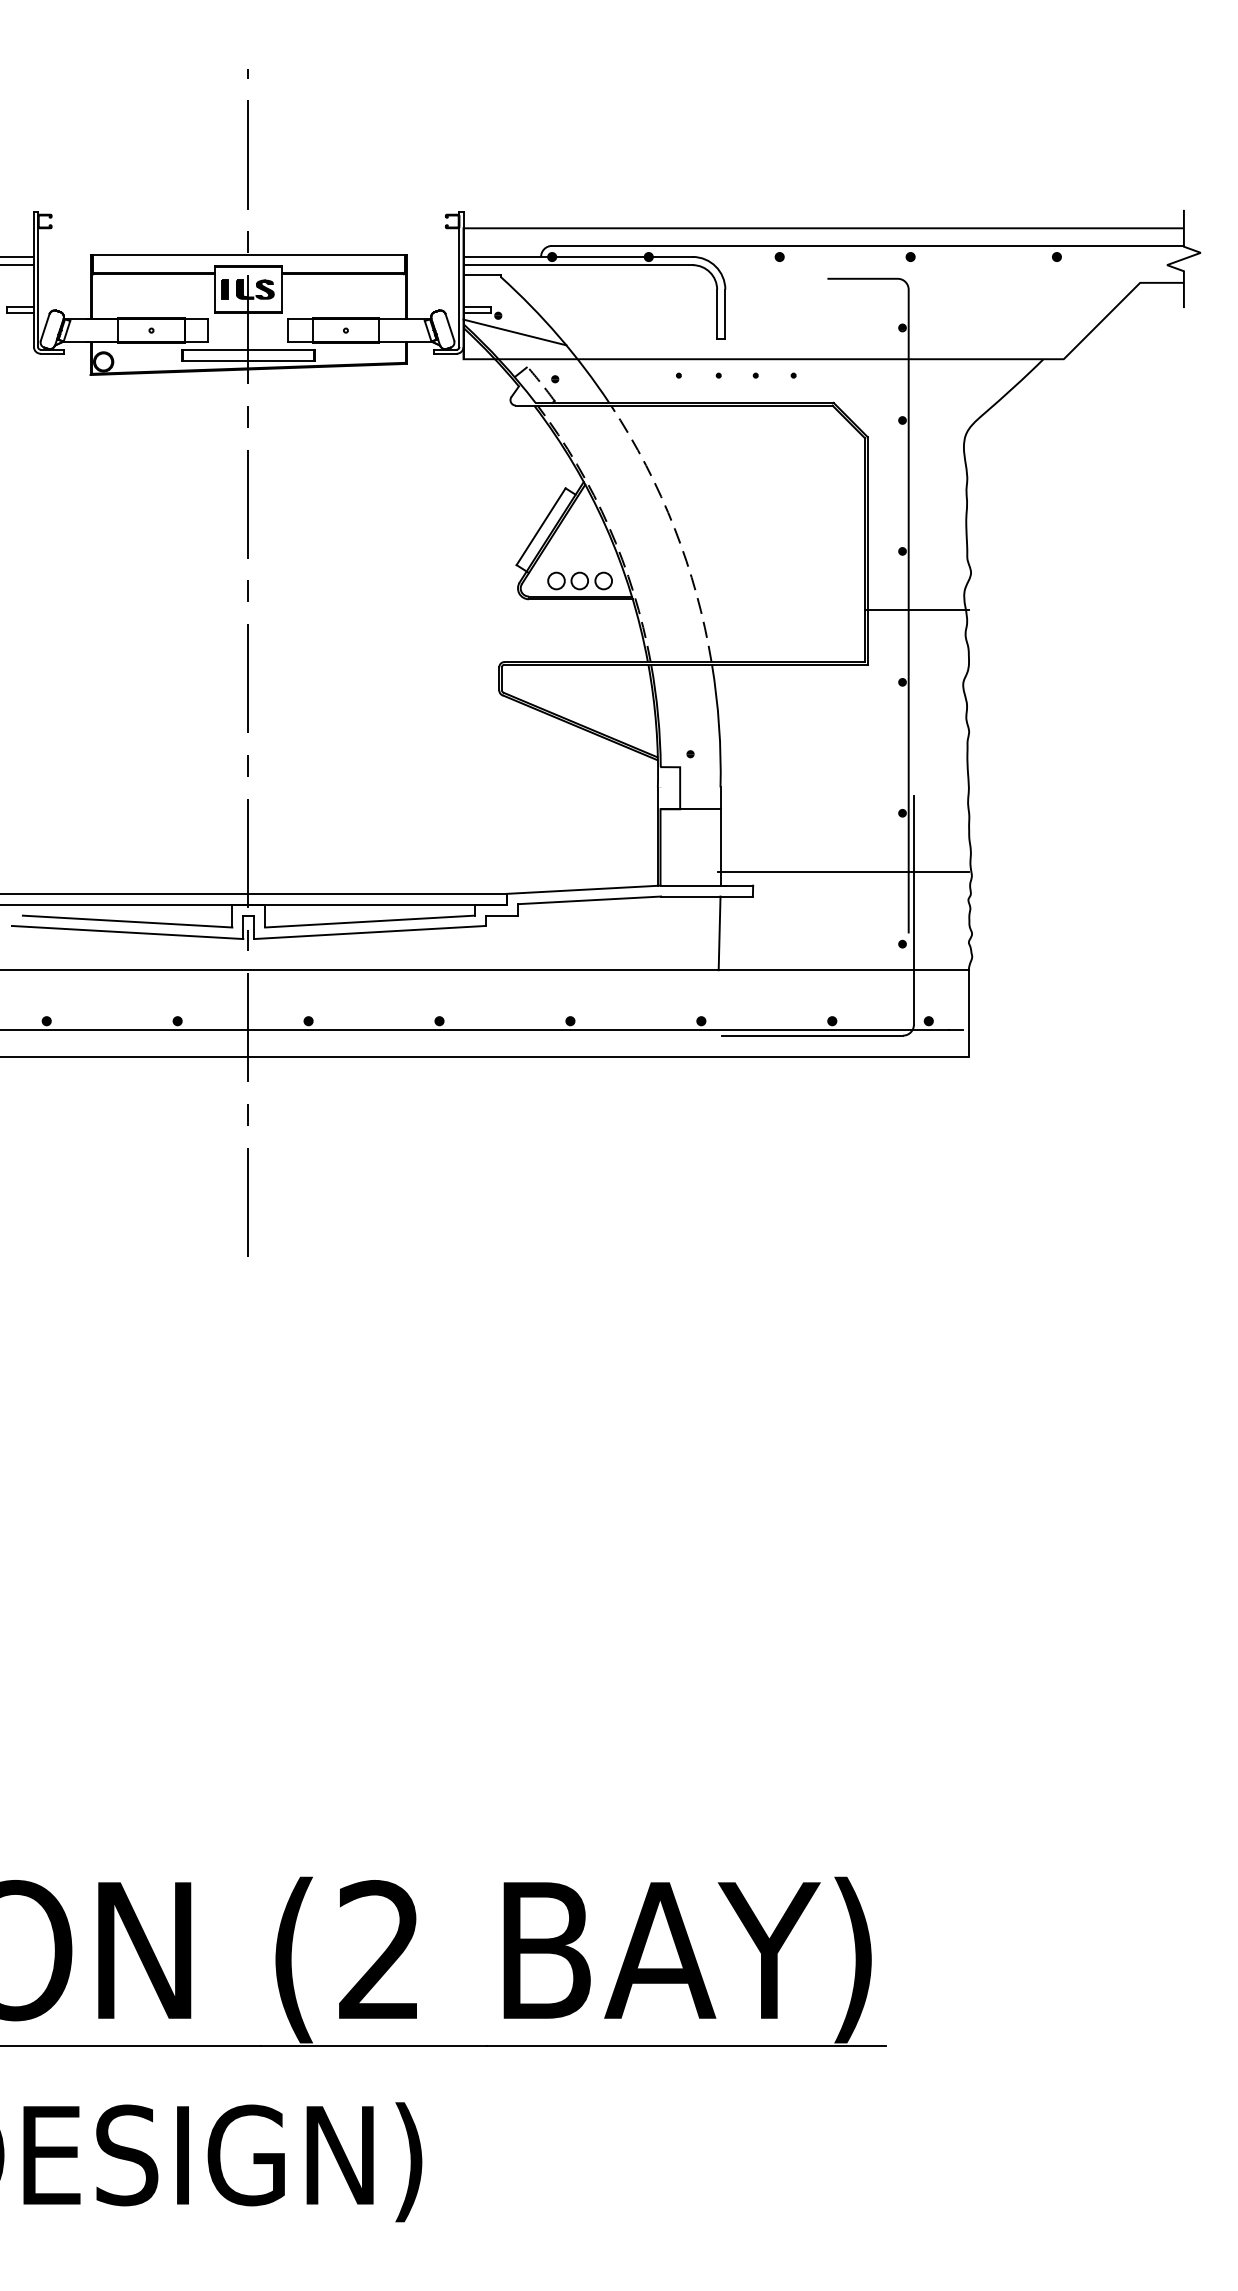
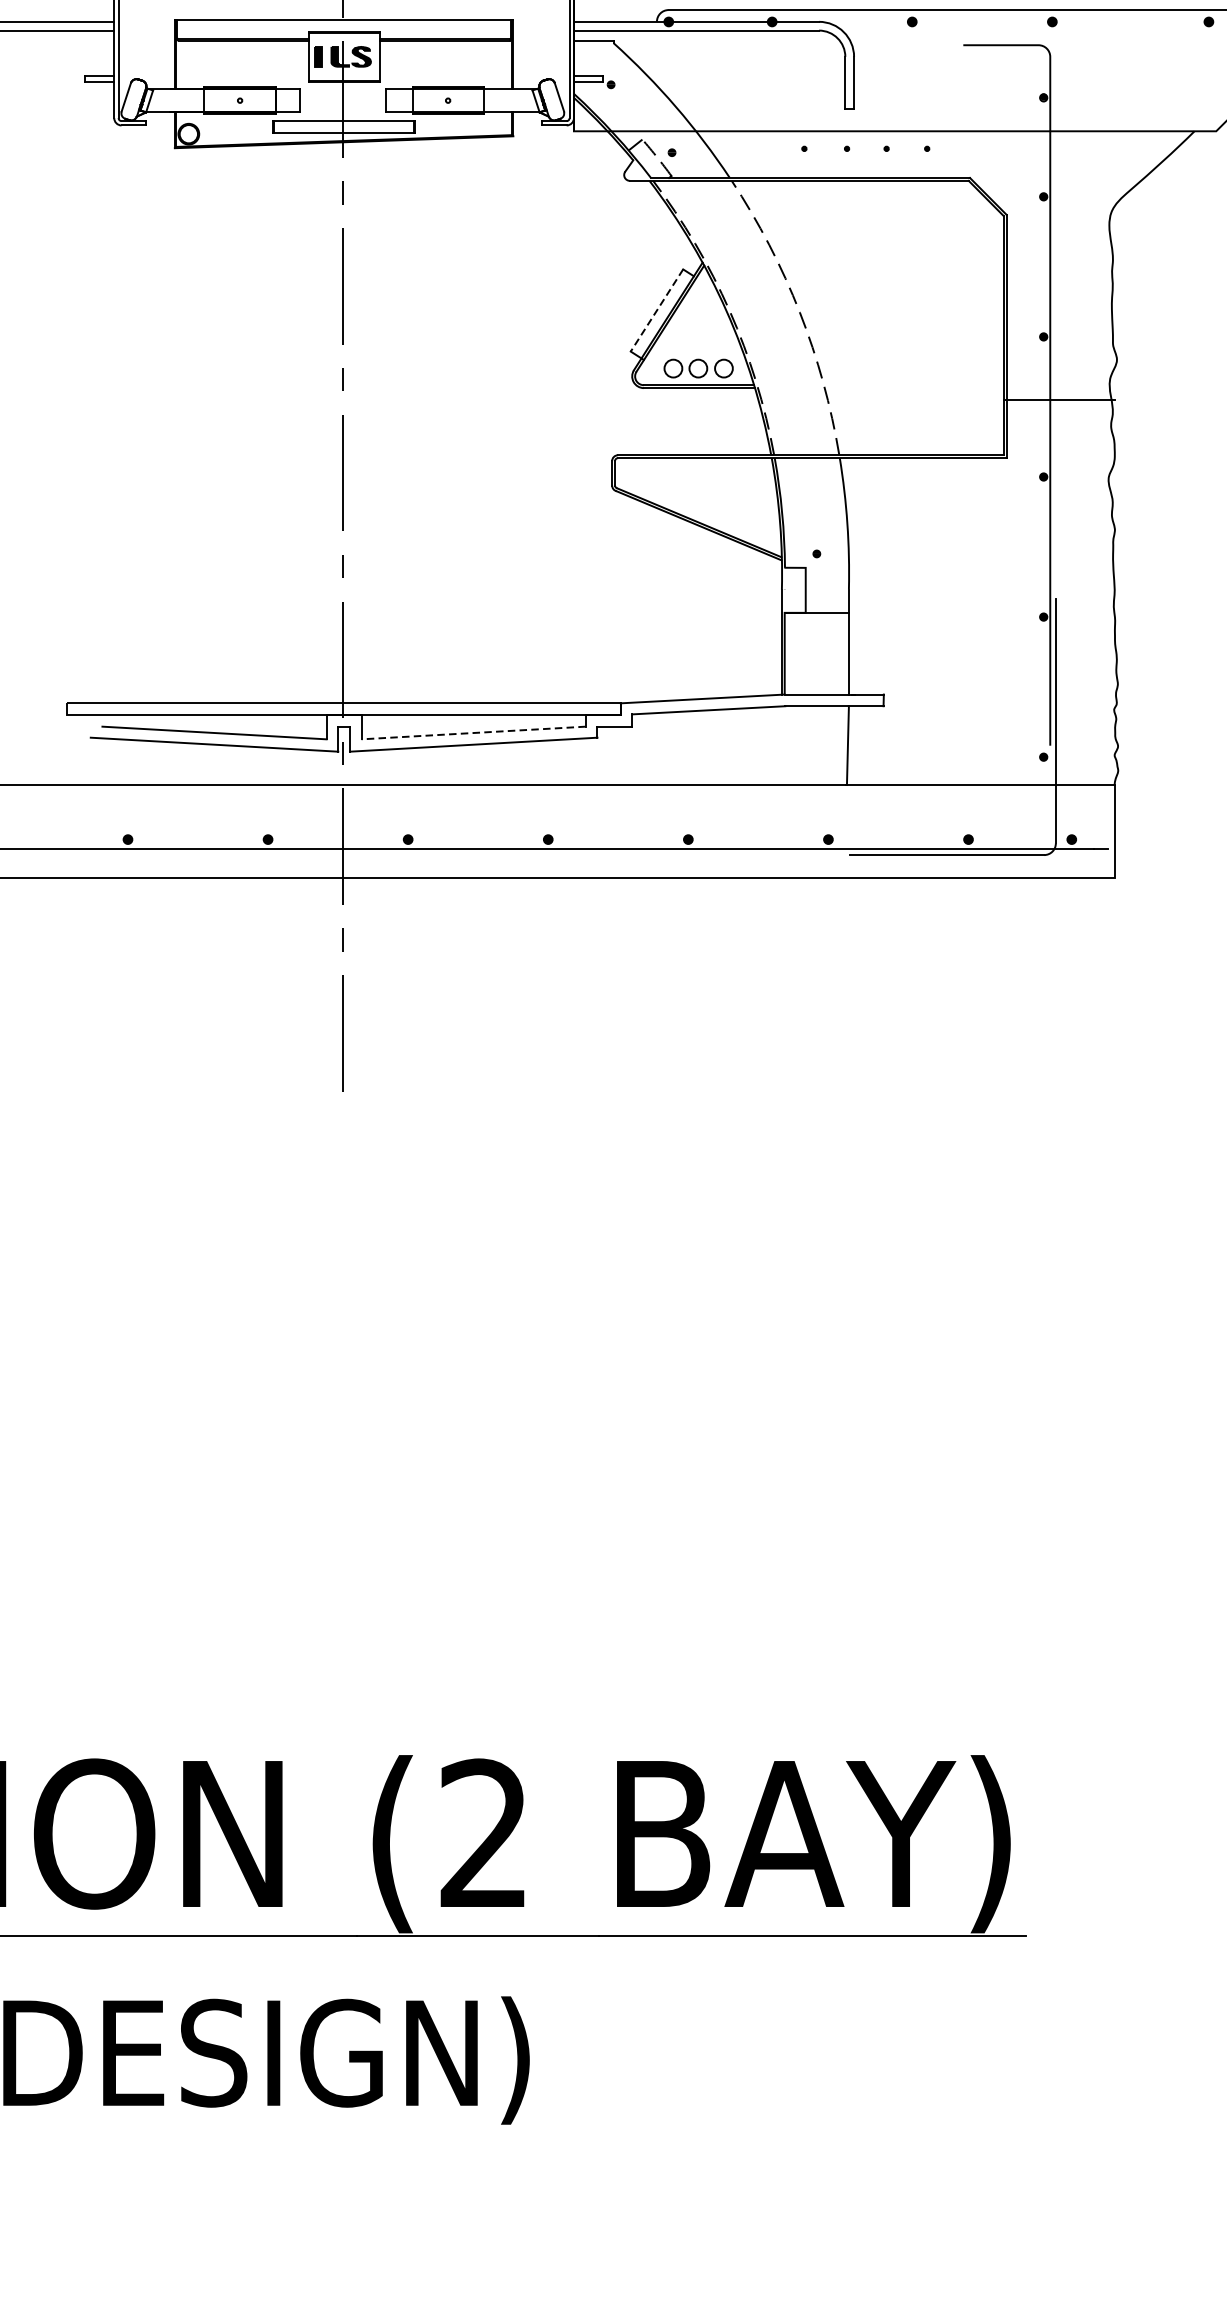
line: (514, 332) -> (628, 102), removed
line: (541, 526) -> (657, 310), solid -> dashed
line: (843, 872) -> (980, 680), removed
line: (369, 921) -> (473, 732), solid -> dashed

